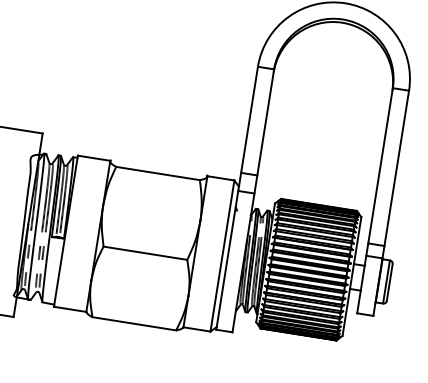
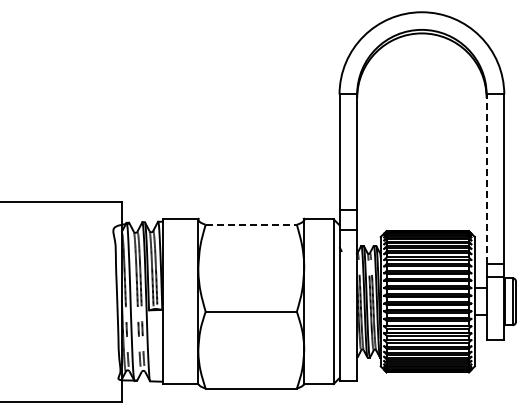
line: (380, 166) -> (486, 179), solid -> dashed
line: (158, 173) -> (251, 224), solid -> dashed

